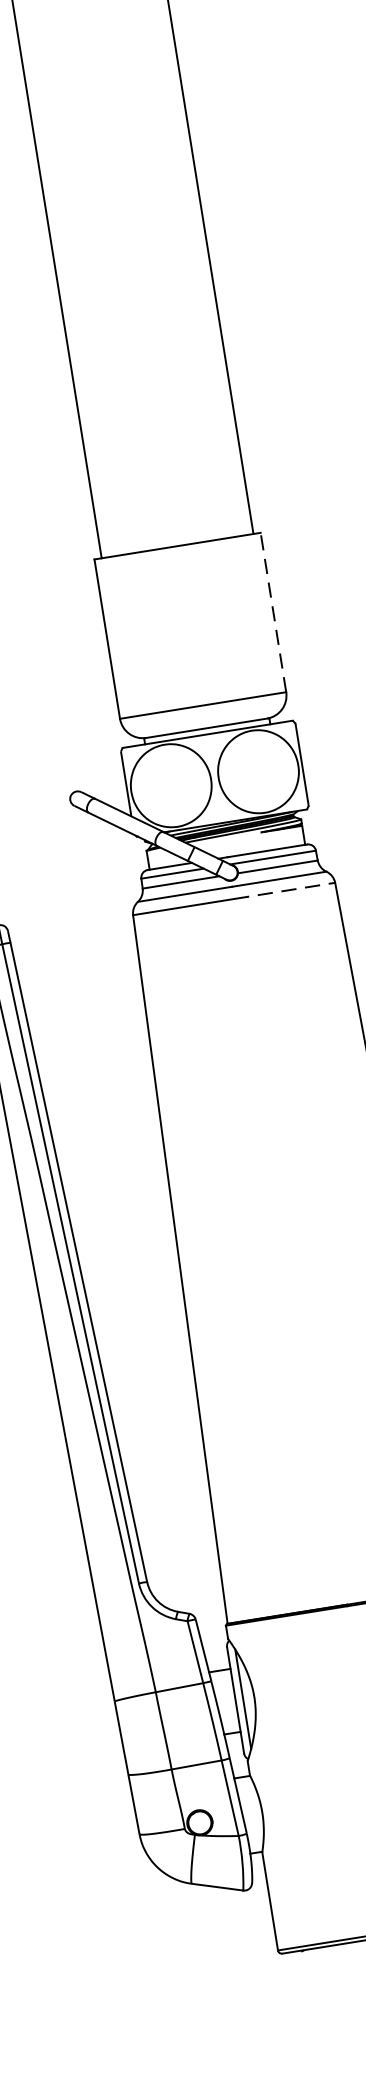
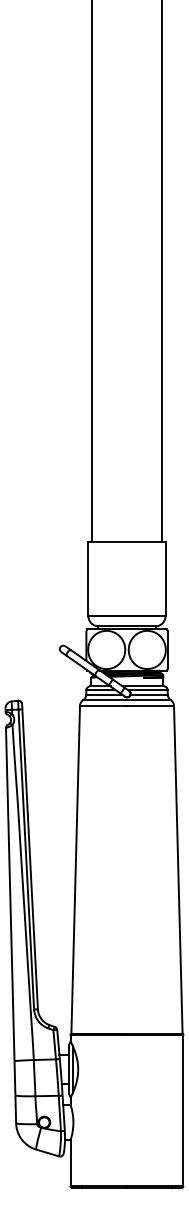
line: (273, 611) -> (165, 578), dashed -> solid
line: (284, 890) -> (150, 705), dashed -> solid

